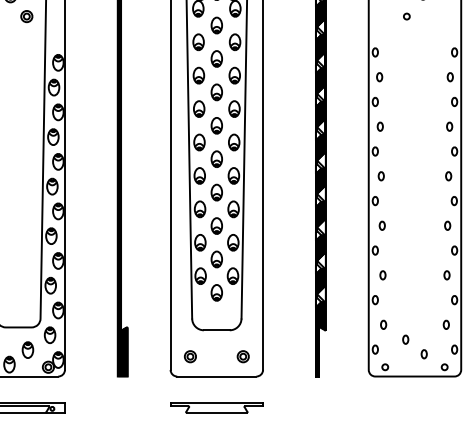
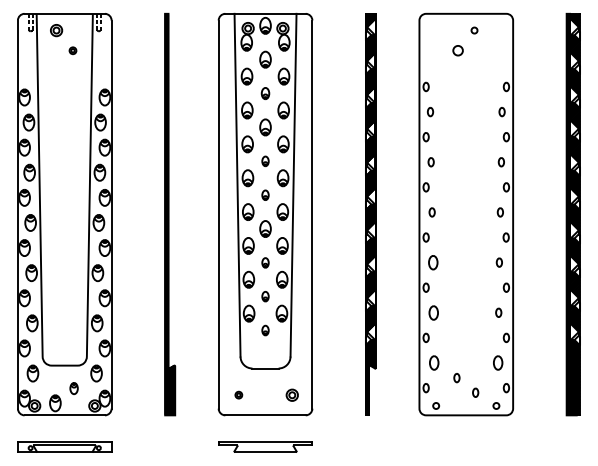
part: (26, 16) -> (72, 50), size x0.6
circle: (406, 16) -> (457, 50), size x1.6
part: (216, 58) -> (265, 93), size x0.7
part: (216, 125) -> (265, 161), size x0.6
part: (216, 159) -> (265, 195), size x0.6
part: (216, 225) -> (265, 262), size x0.6
part: (381, 225) -> (432, 262), size x1.6
part: (216, 259) -> (265, 296), size x0.6
part: (382, 275) -> (433, 312), size x1.6
part: (216, 292) -> (265, 330), size x0.6
part: (383, 324) -> (434, 362), size x1.6
part: (445, 324) -> (497, 362), size x1.6
part: (27, 350) -> (73, 388), size x0.7
part: (190, 355) -> (238, 394), size x0.6

